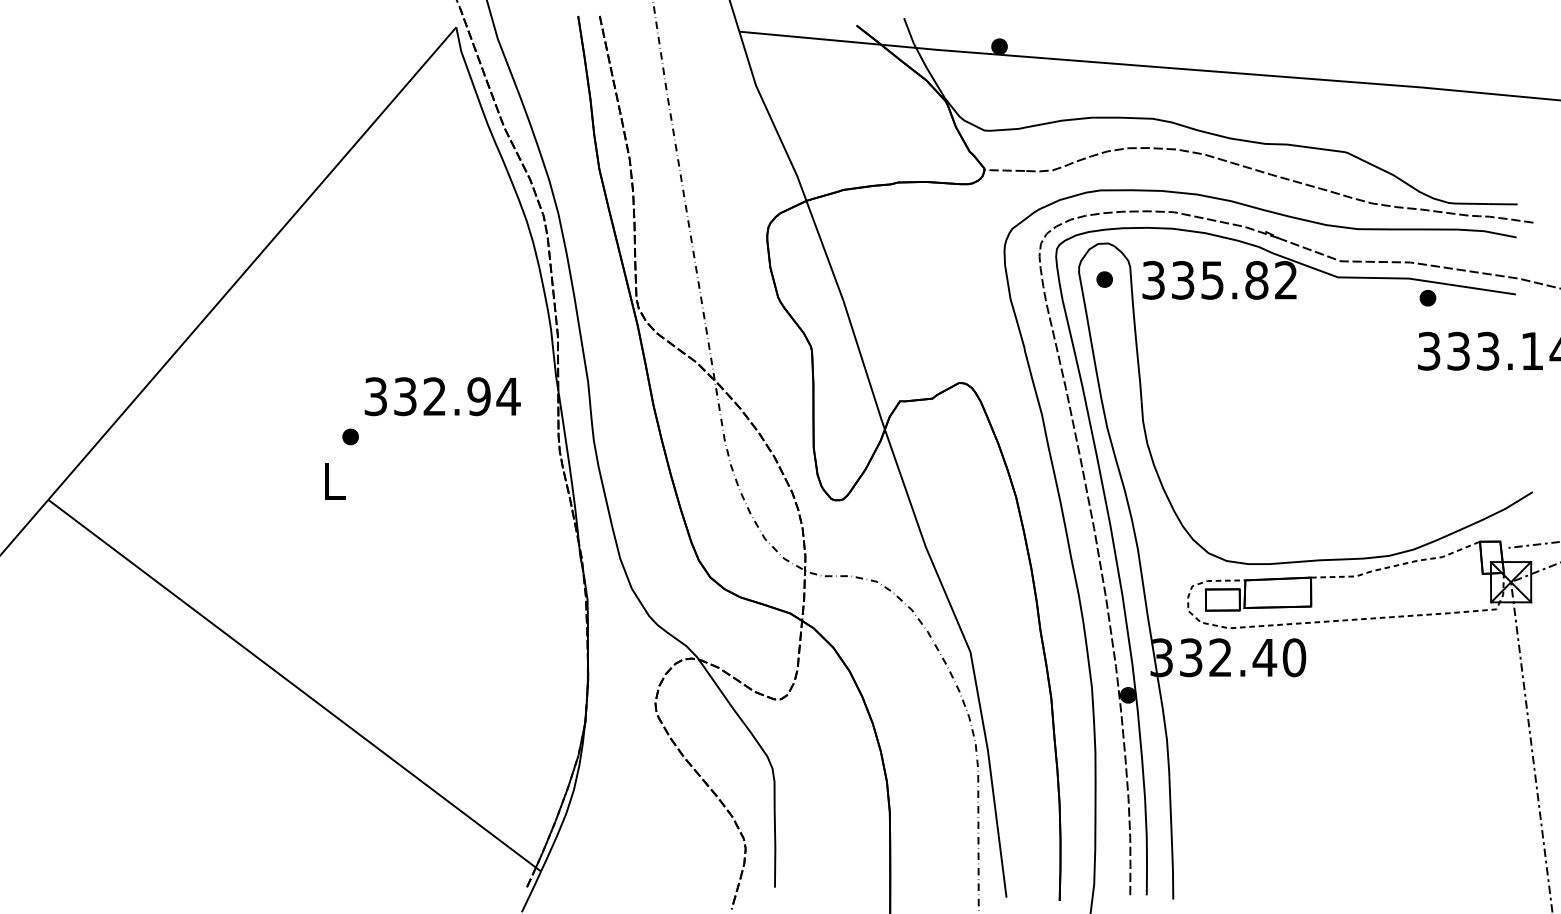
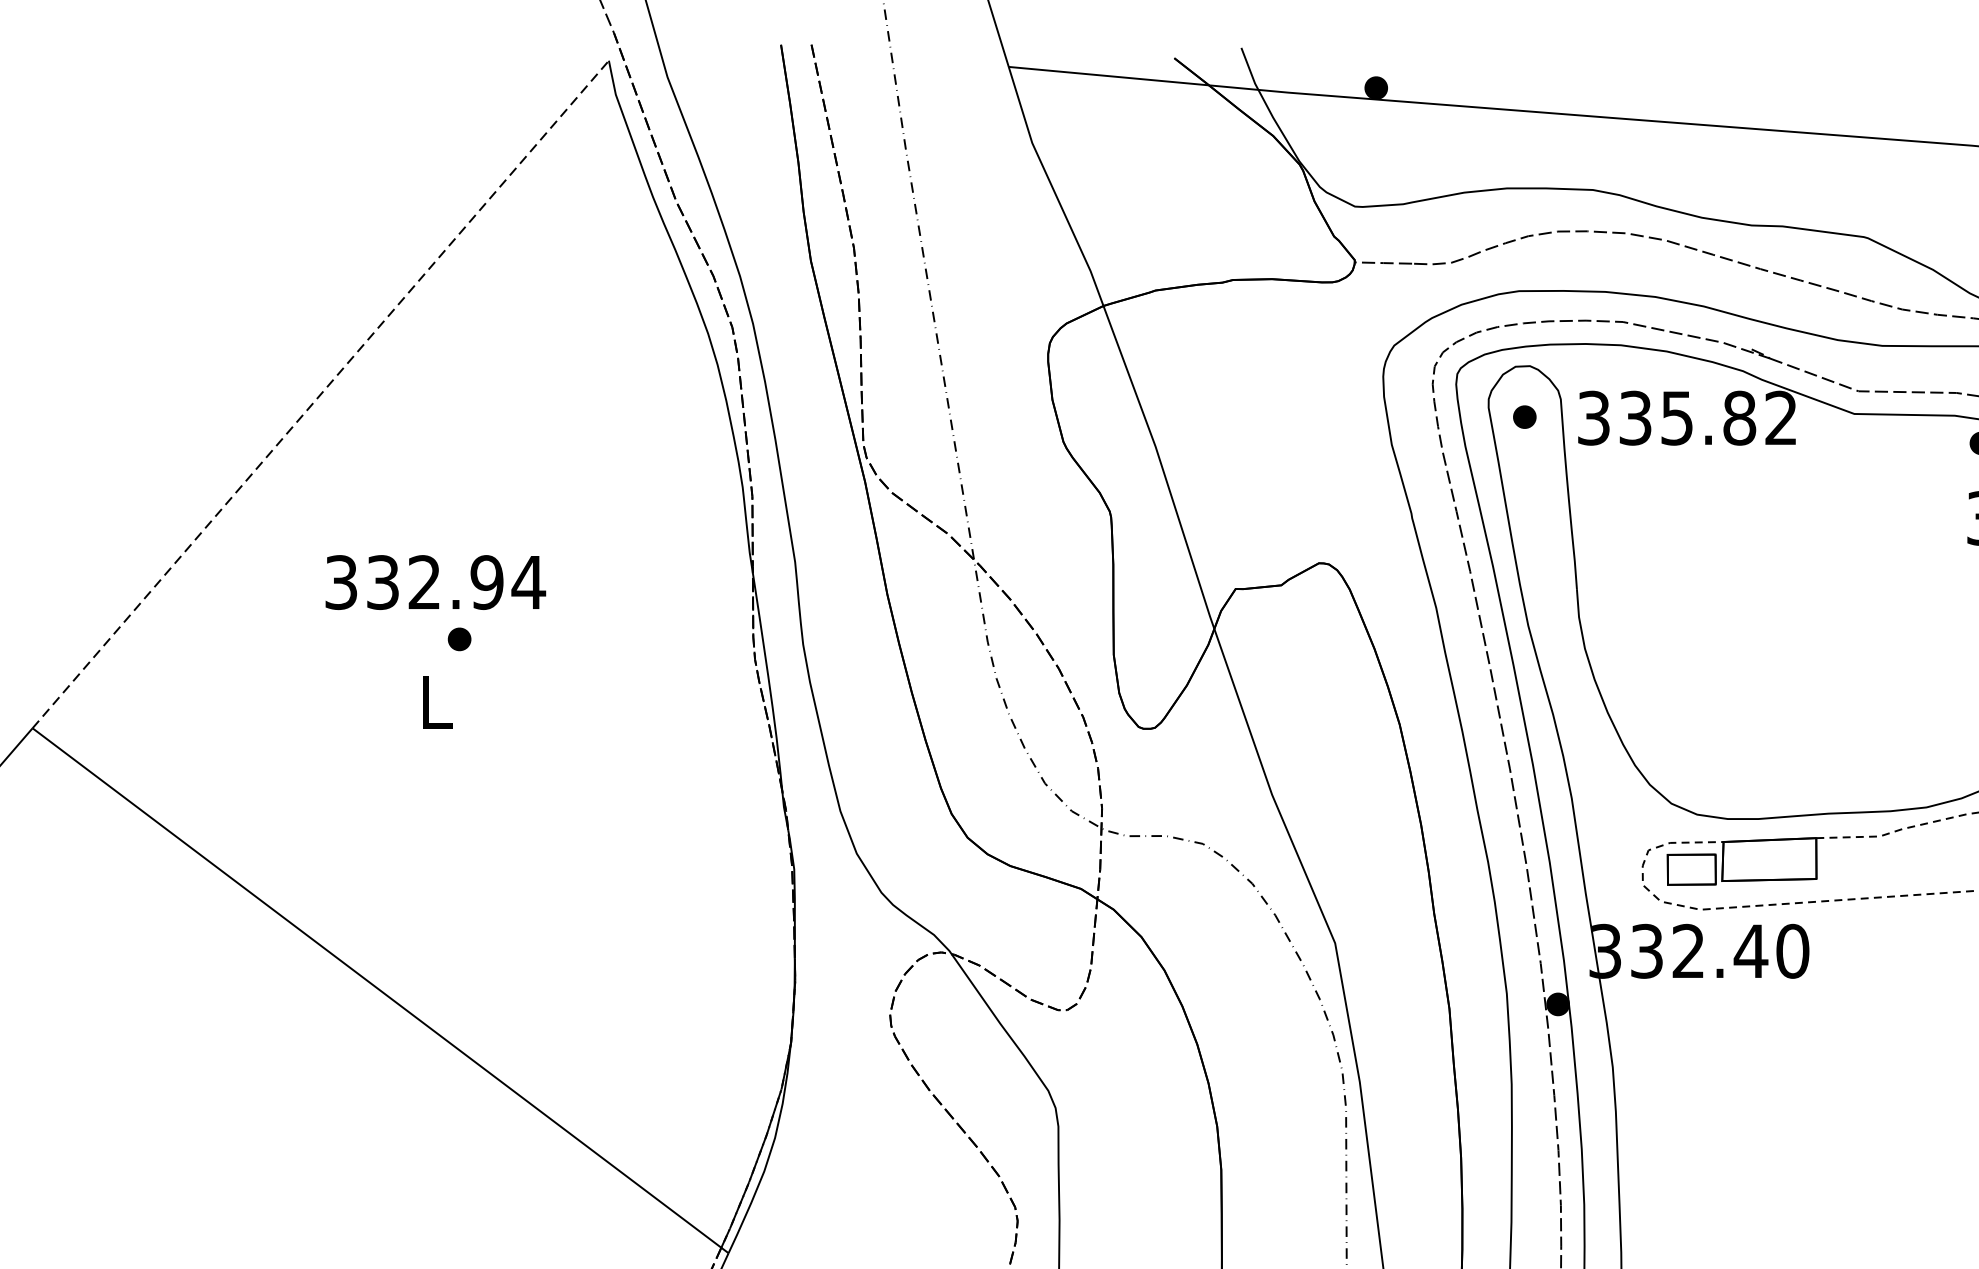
line: (252, 263) -> (320, 394), solid -> dashed
text: (442, 396) -> (435, 582), moved

